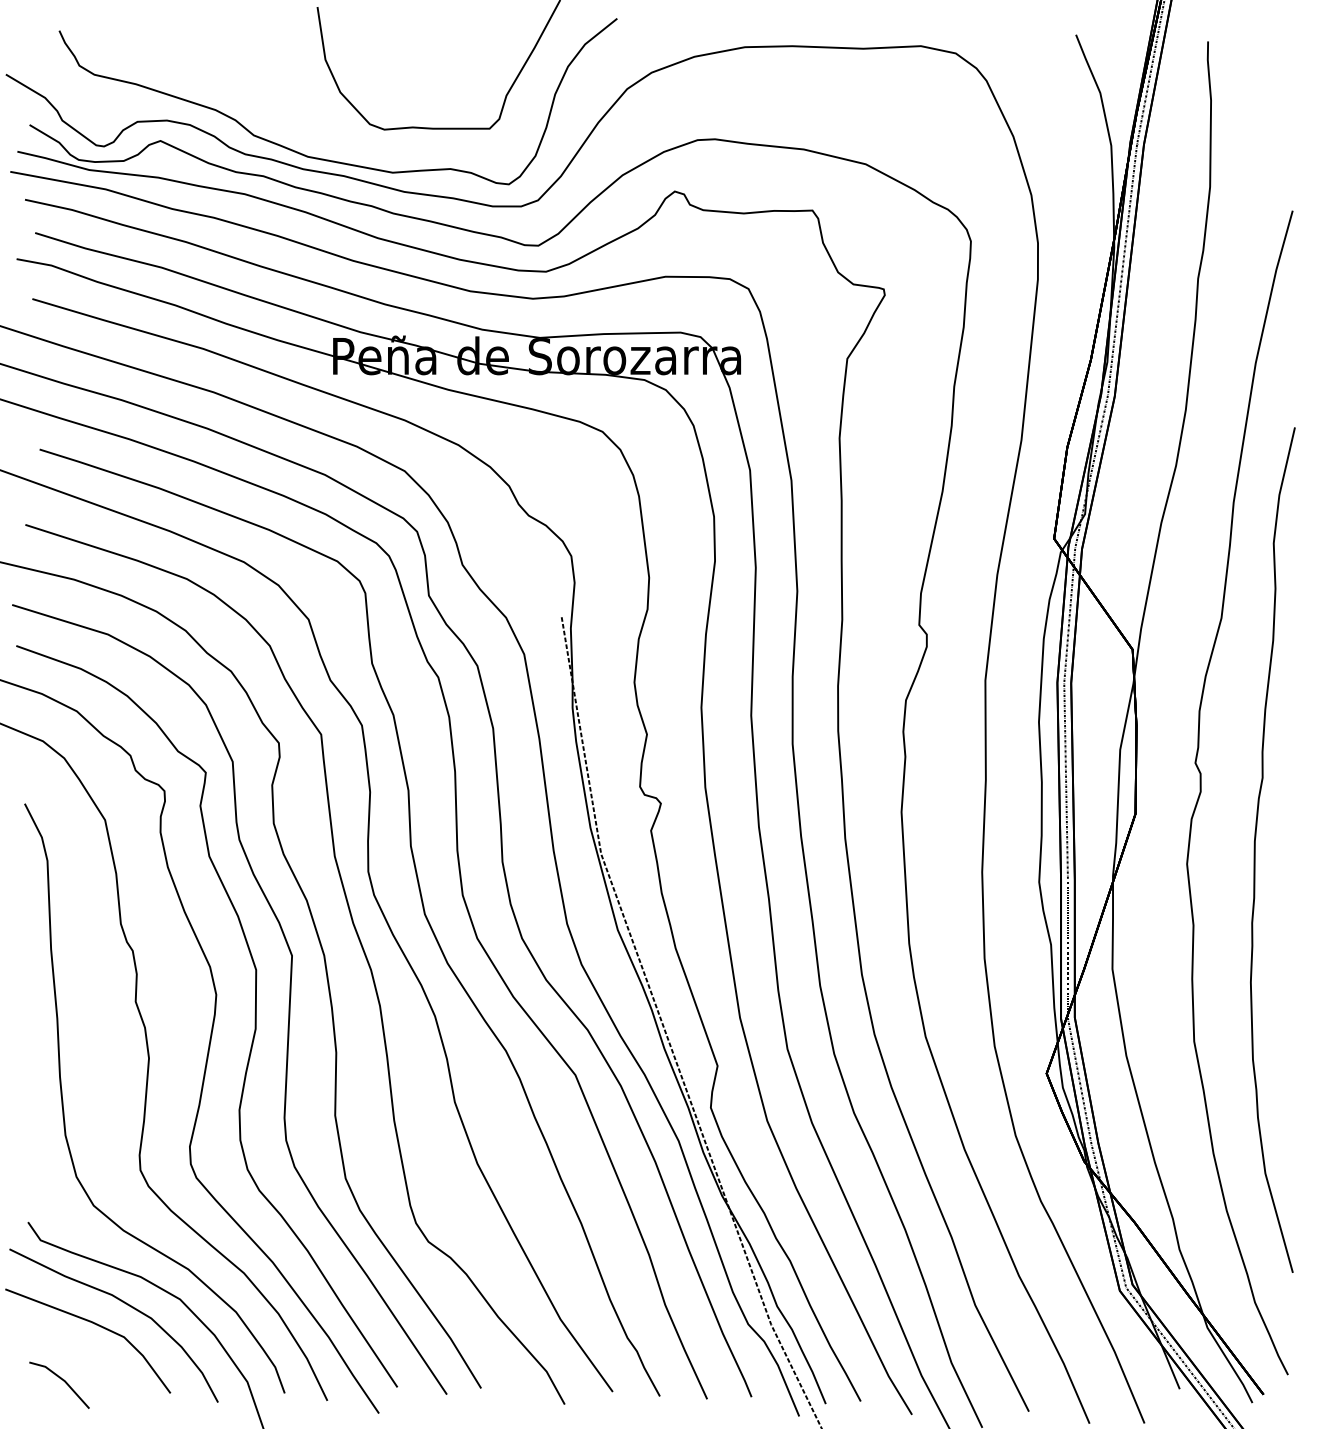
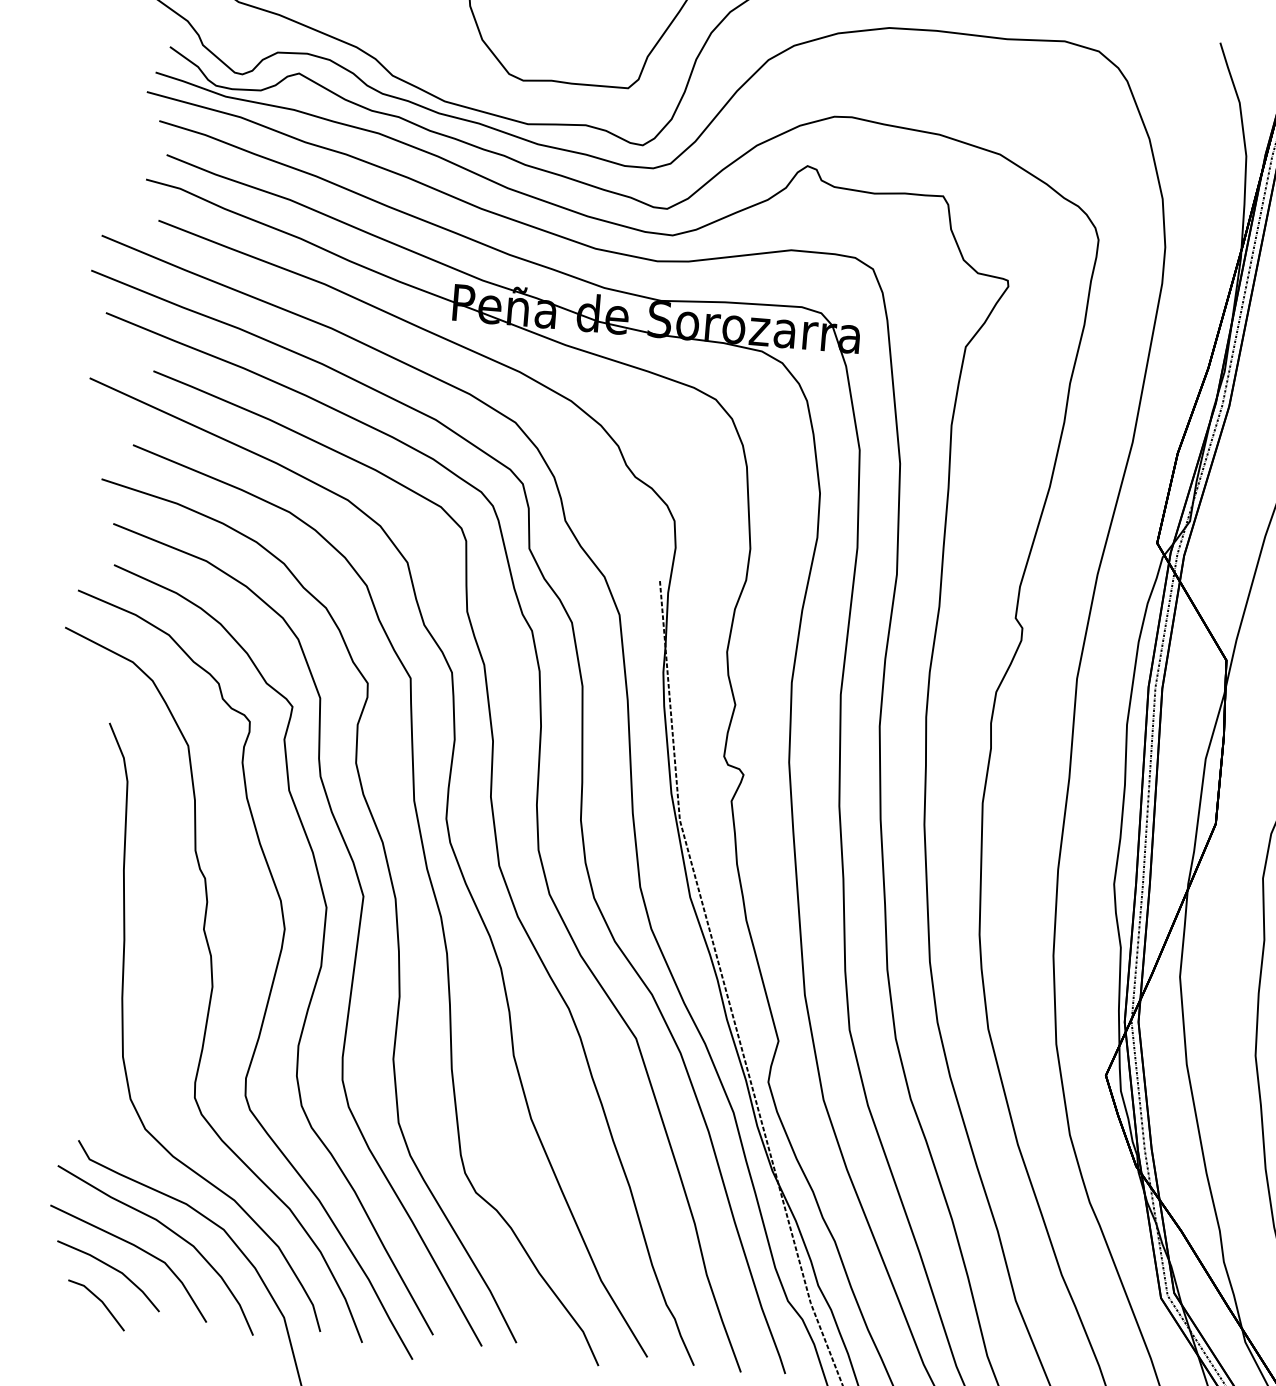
part: (69, 1346) -> (109, 1267), added

